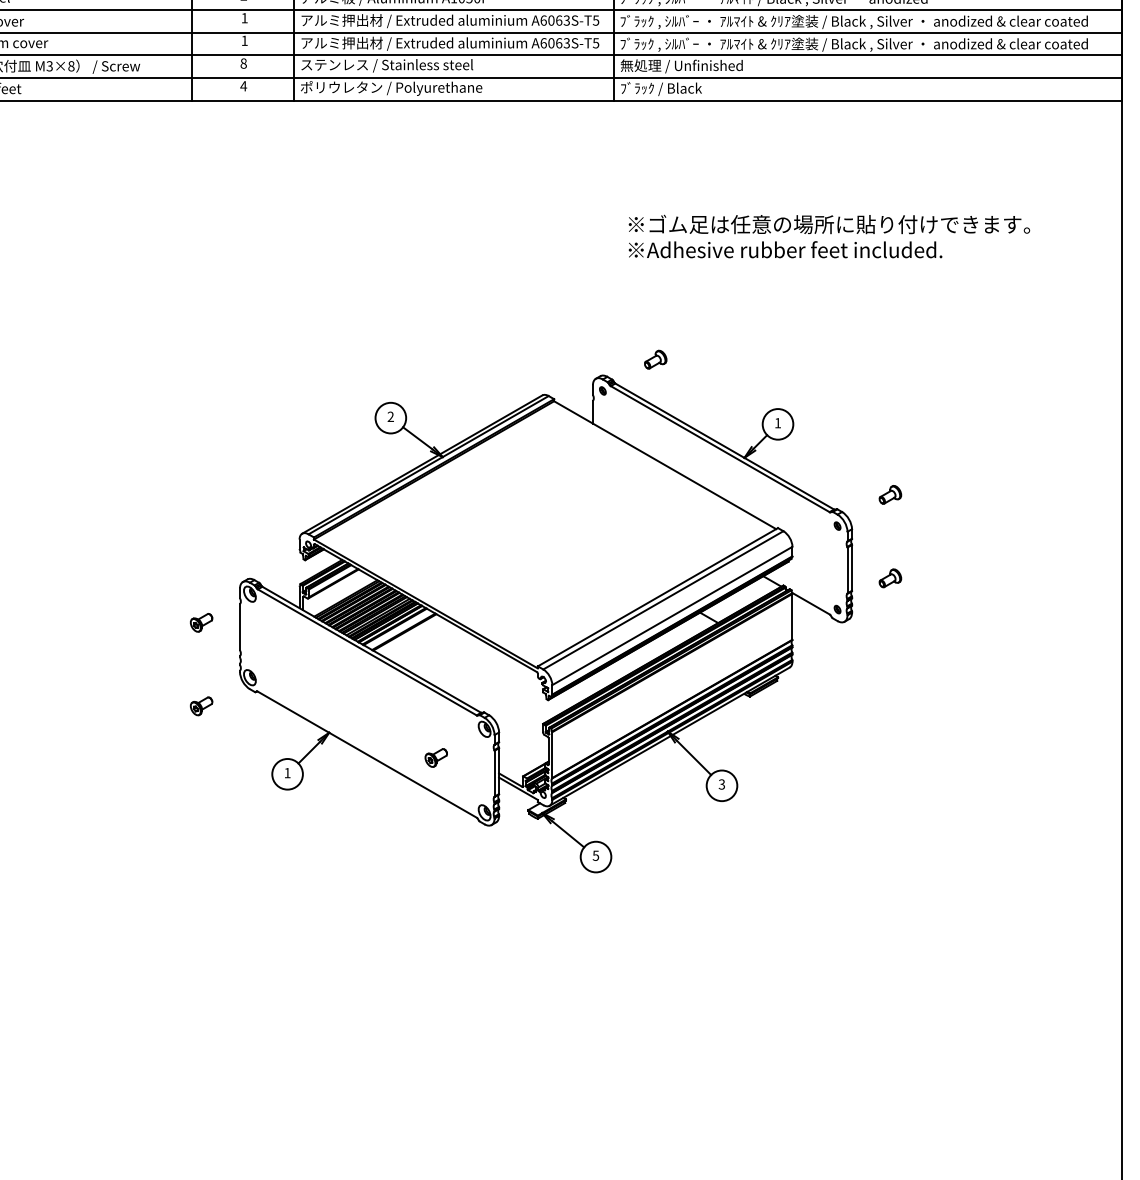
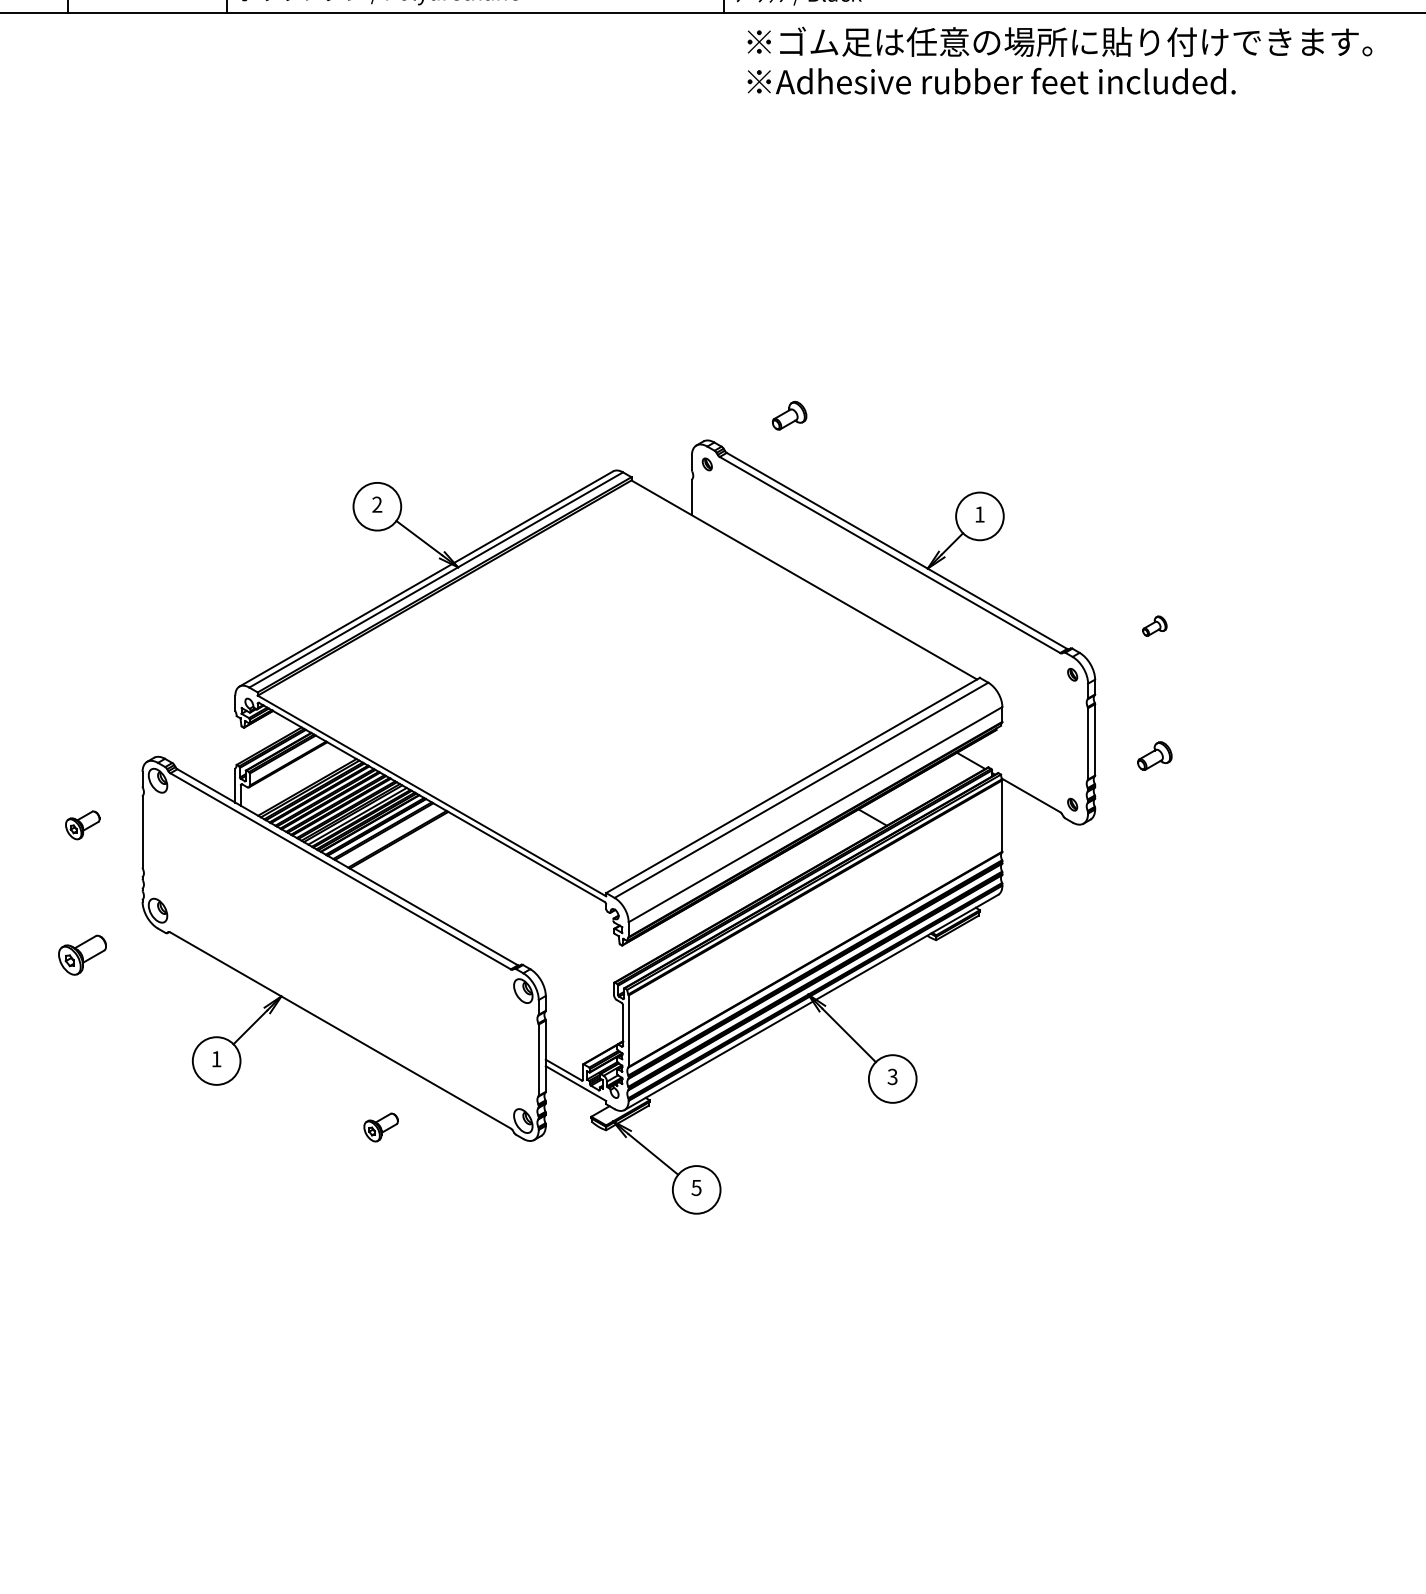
text: (829, 236) -> (1060, 60), moved
part: (890, 494) -> (1155, 625), size x0.7
part: (201, 706) -> (82, 955), size x1.4
part: (435, 757) -> (379, 1126), moved

